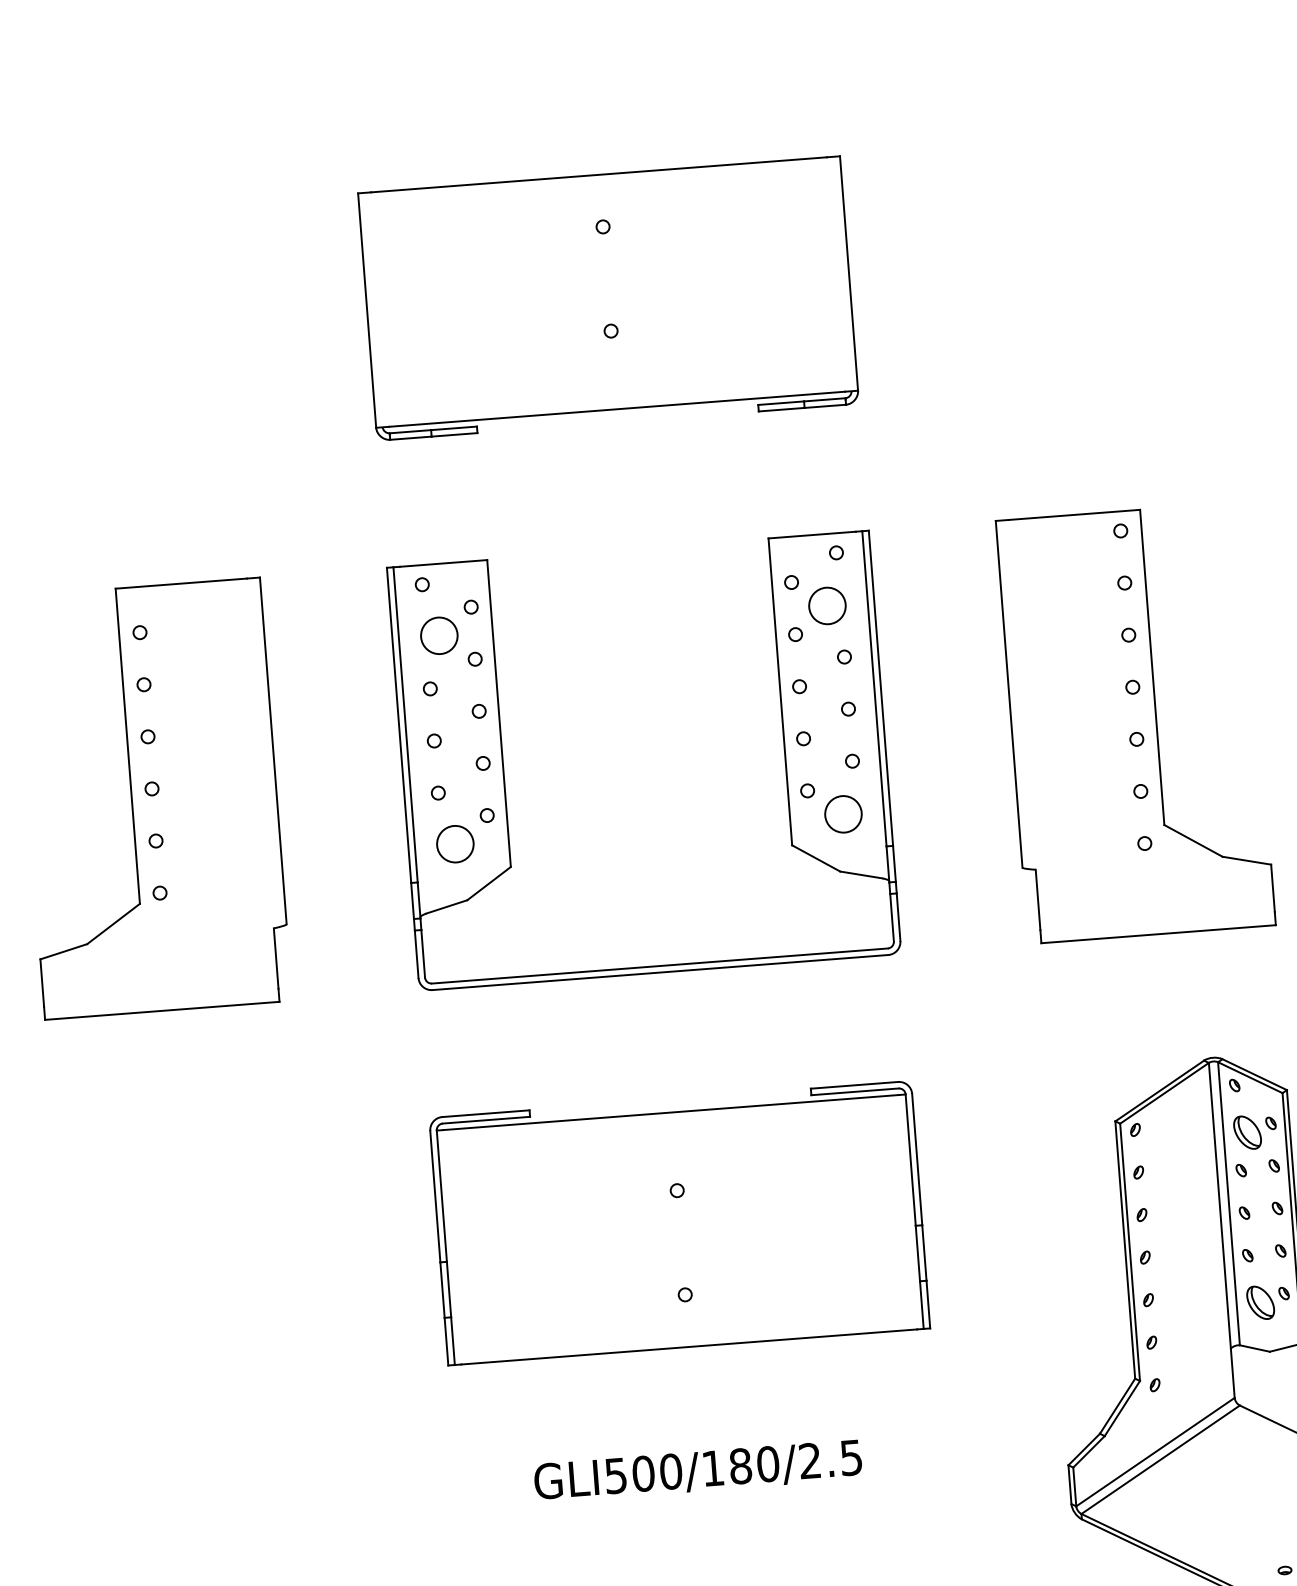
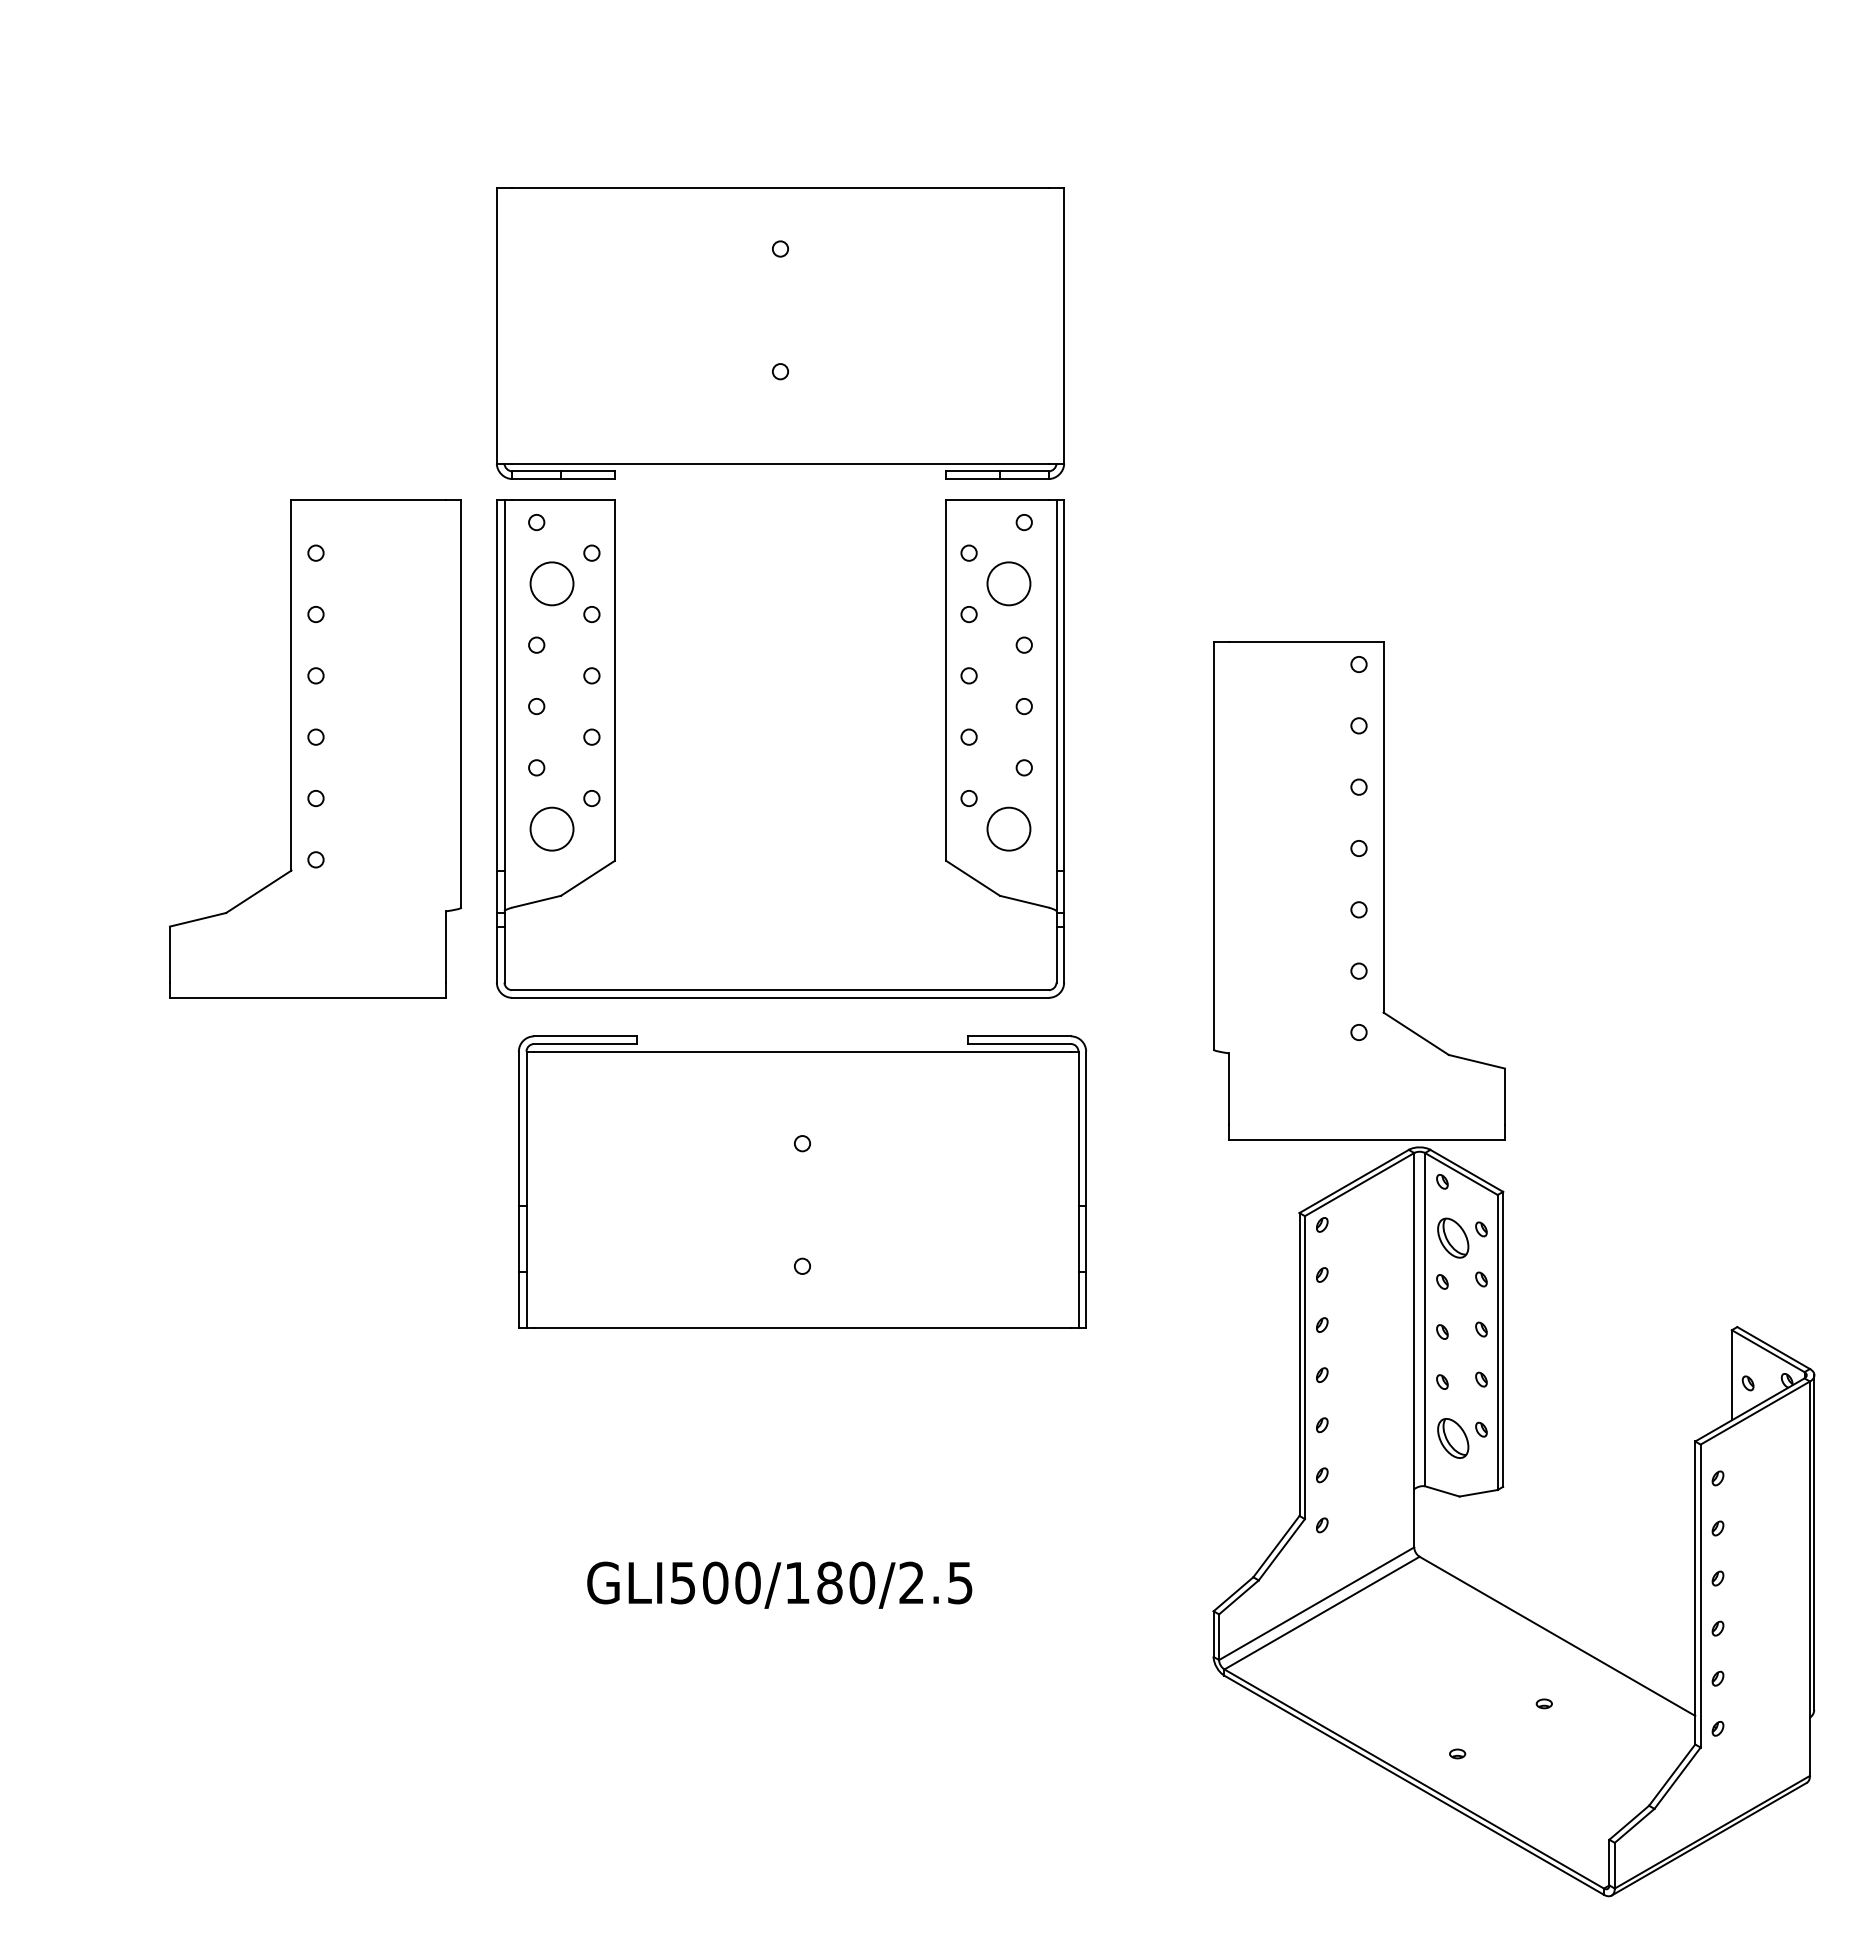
part: (608, 298) -> (780, 333), moved
part: (1135, 722) -> (1359, 890), moved
part: (152, 798) -> (315, 748), moved
part: (679, 1222) -> (802, 1181), moved

